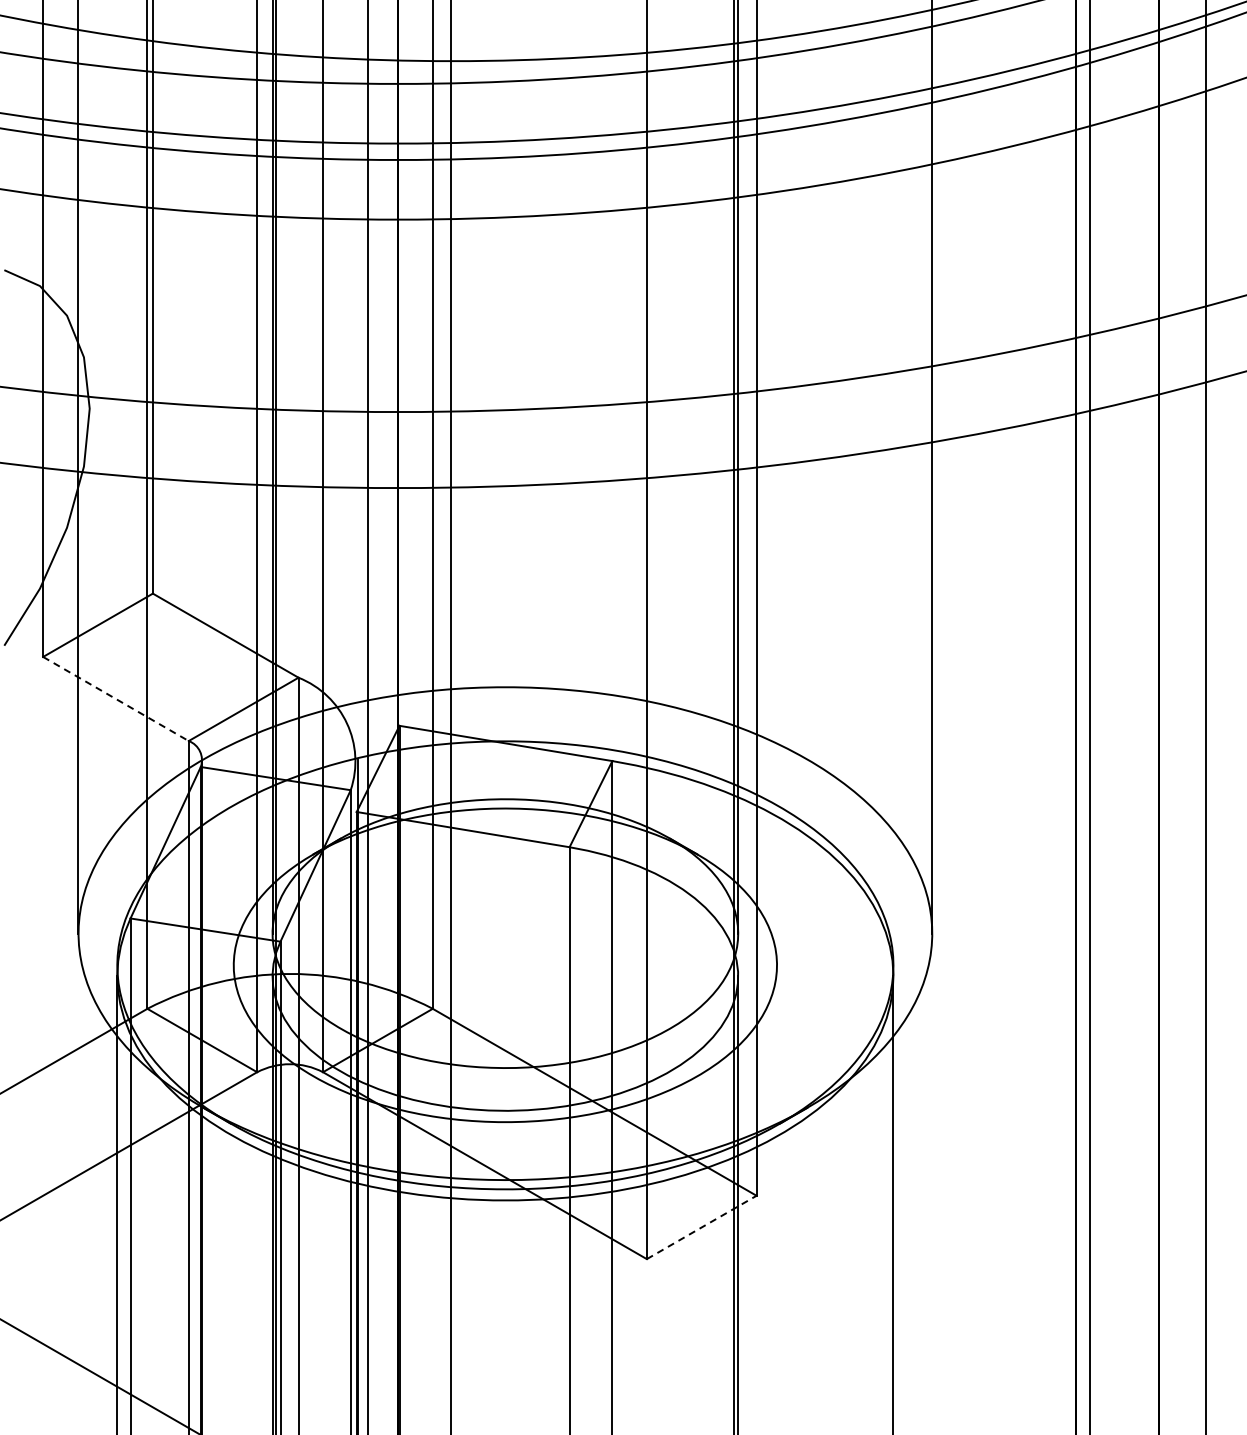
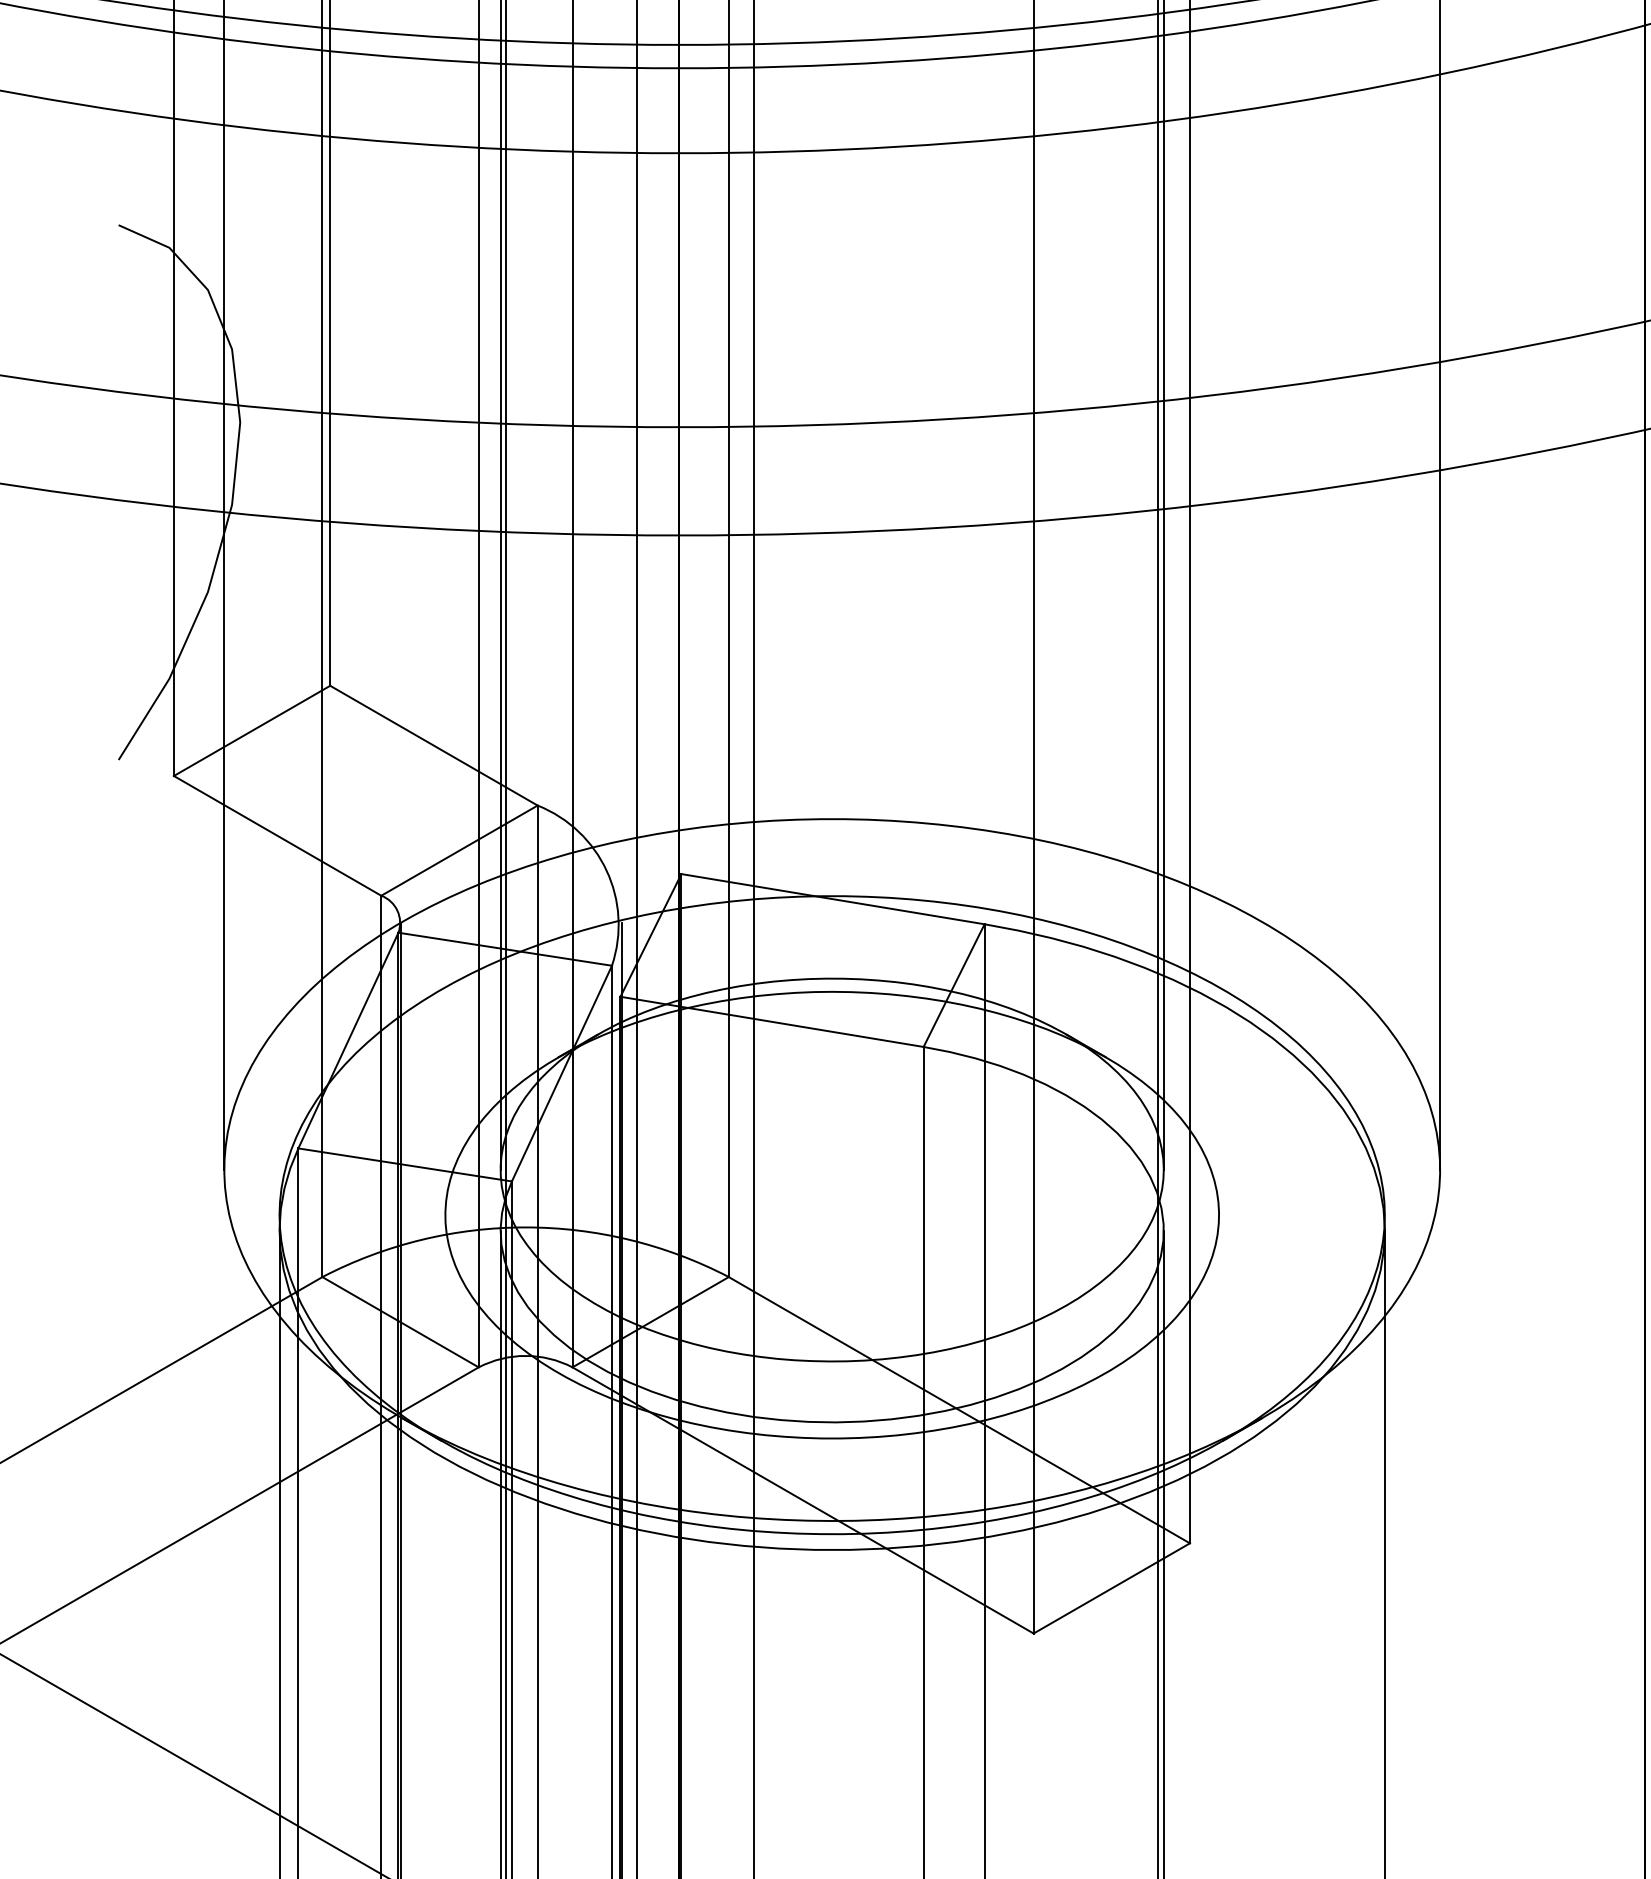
line: (116, 699) -> (278, 836), dashed -> solid
line: (702, 1227) -> (1112, 1588), dashed -> solid

